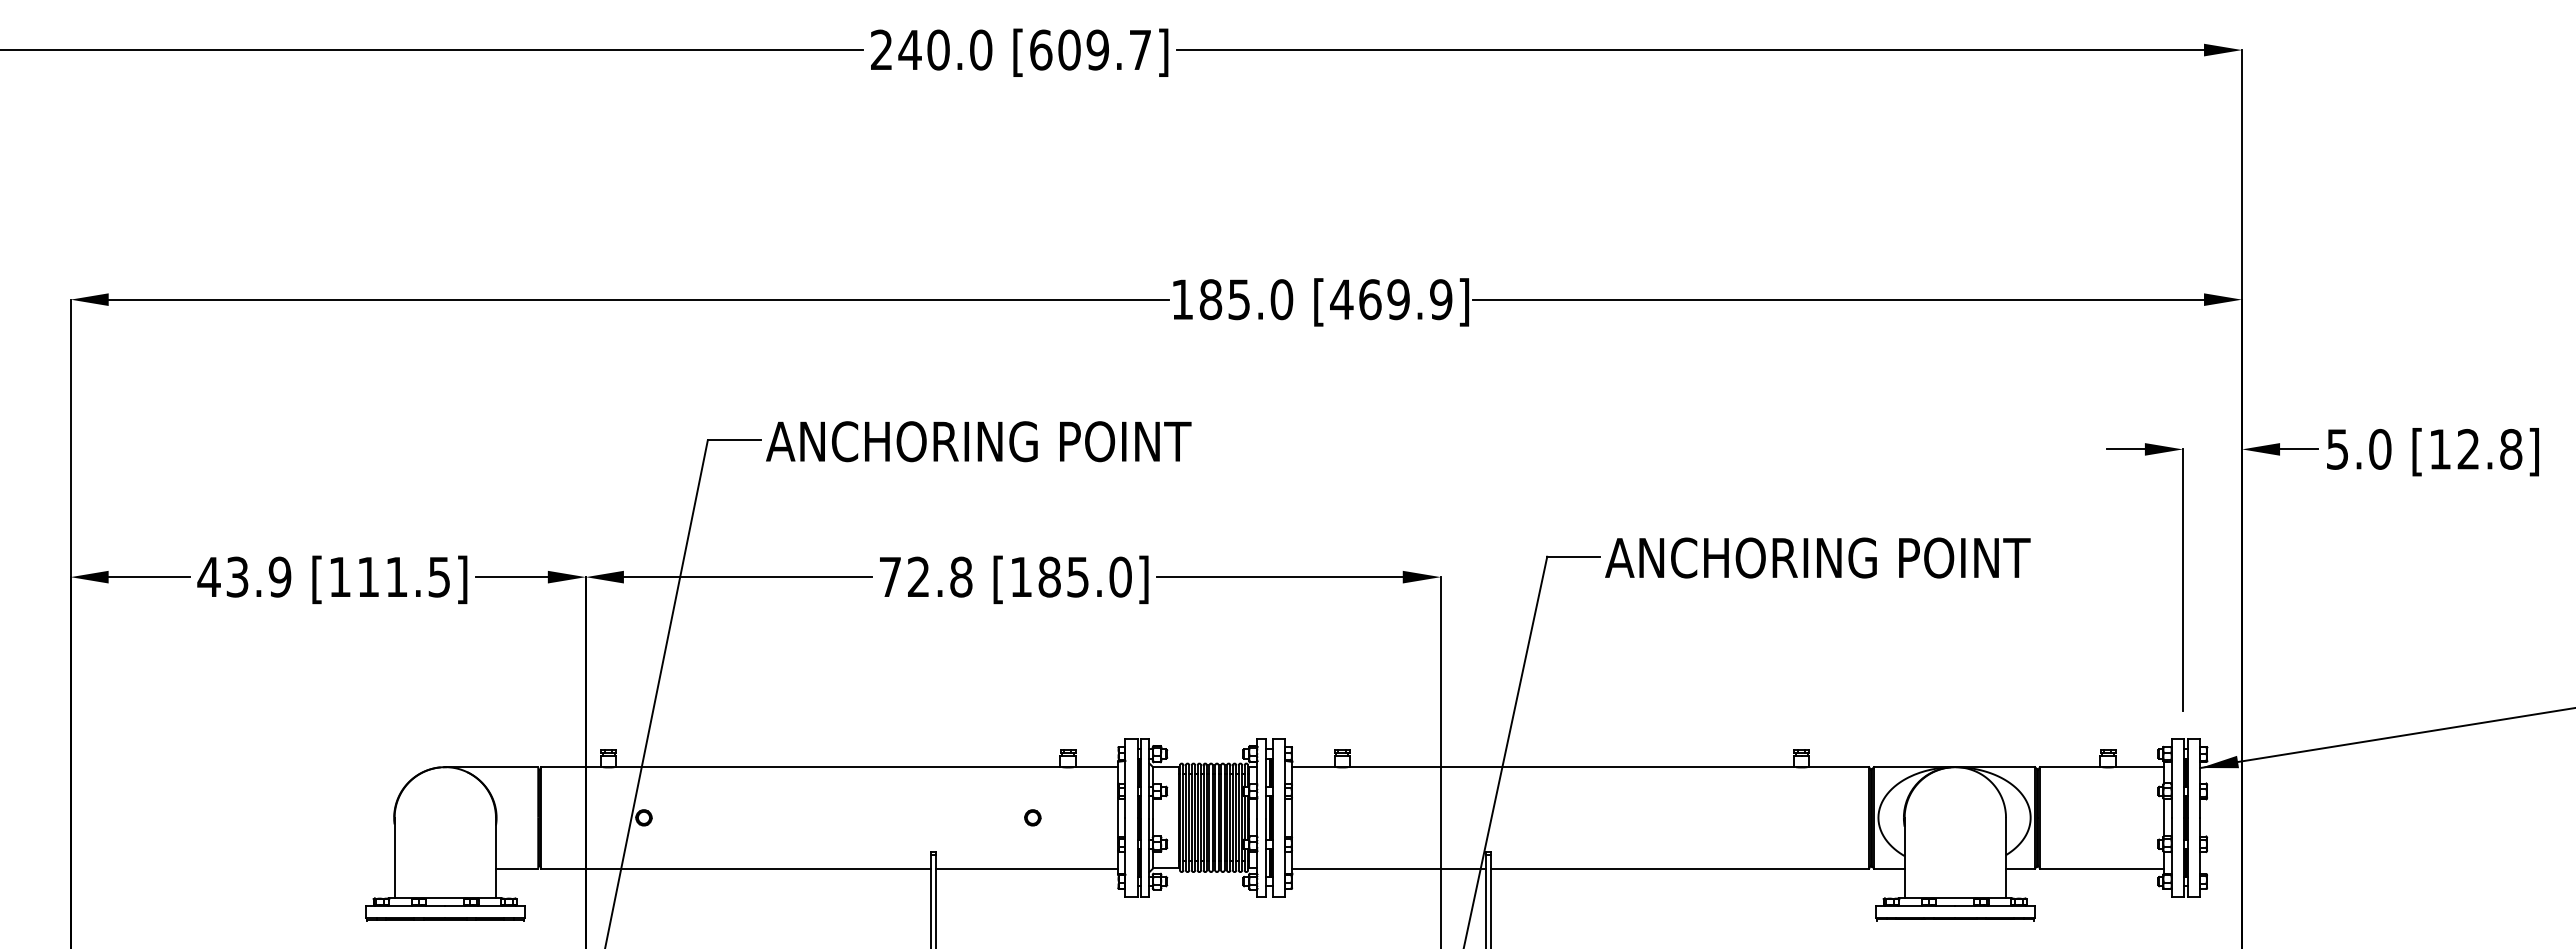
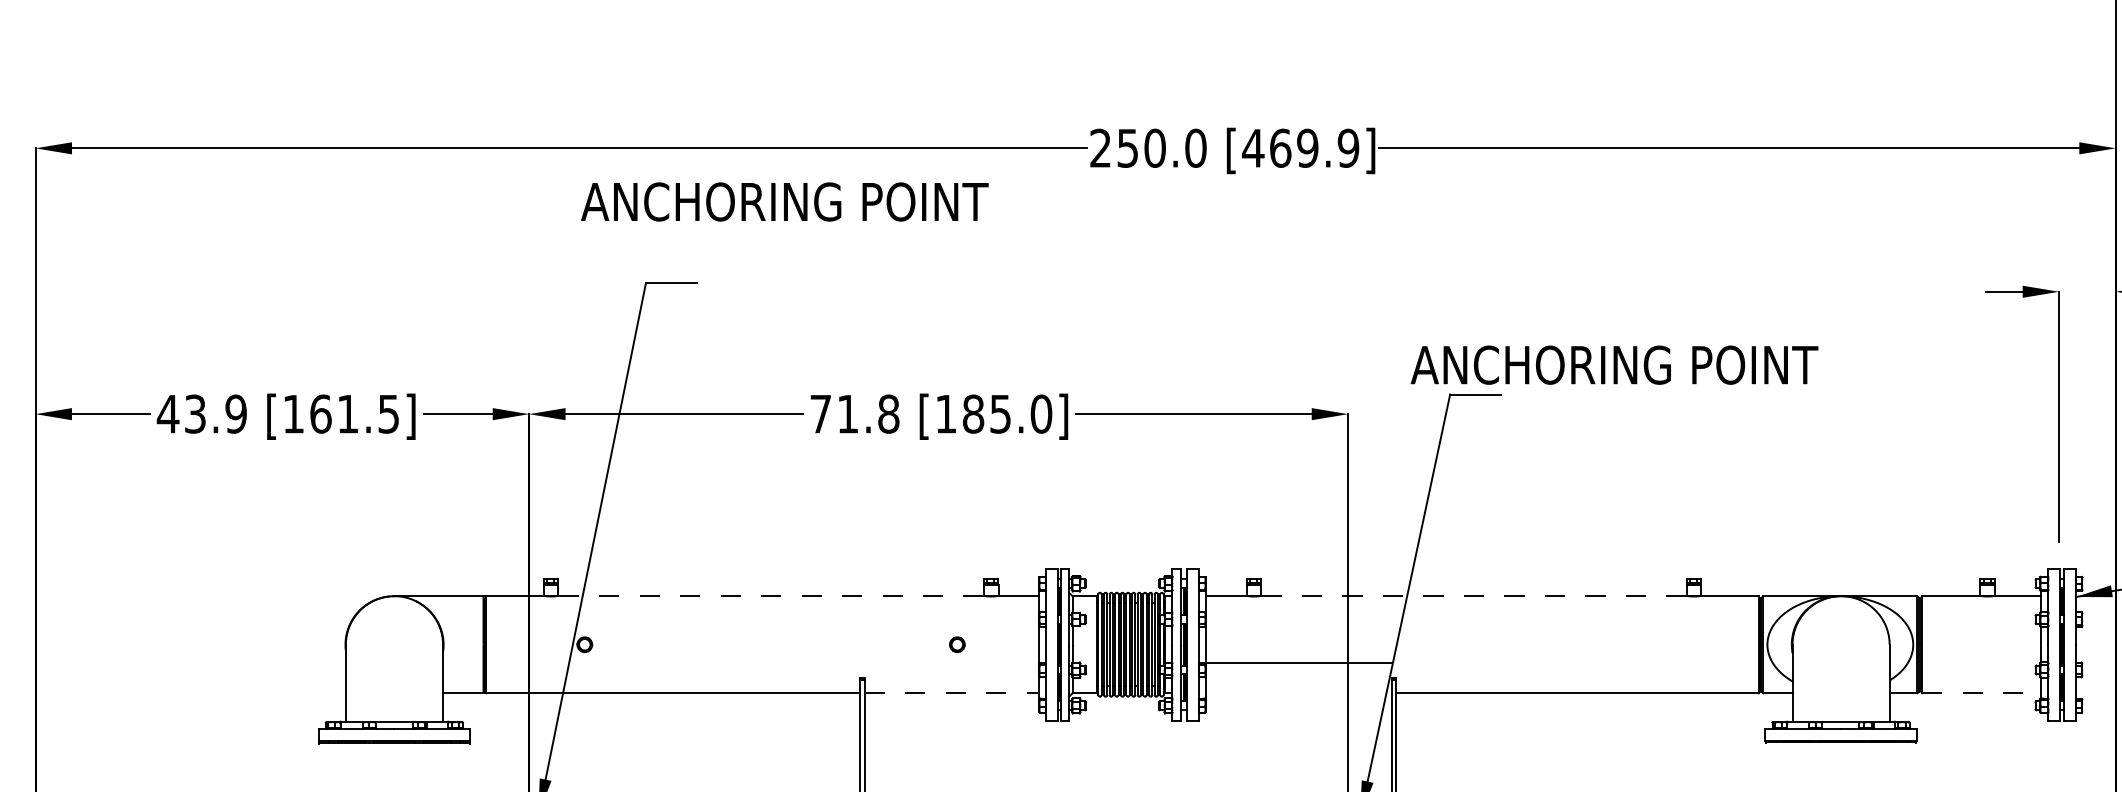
text: (1210, 299) -> (1127, 148), 185.0 -> 250.0
text: (978, 441) -> (784, 201), moved
text: (1817, 557) -> (1614, 364), moved
text: (368, 576) -> (320, 413), [111.5] -> [161.5]
text: (918, 576) -> (847, 413), 72.8 -> 71.8
line: (838, 767) -> (771, 596), solid -> dashed
line: (1572, 767) -> (1474, 596), solid -> dashed
line: (1027, 868) -> (952, 693), solid -> dashed
line: (1389, 868) -> (1299, 662), moved
line: (2102, 868) -> (1982, 693), solid -> dashed

